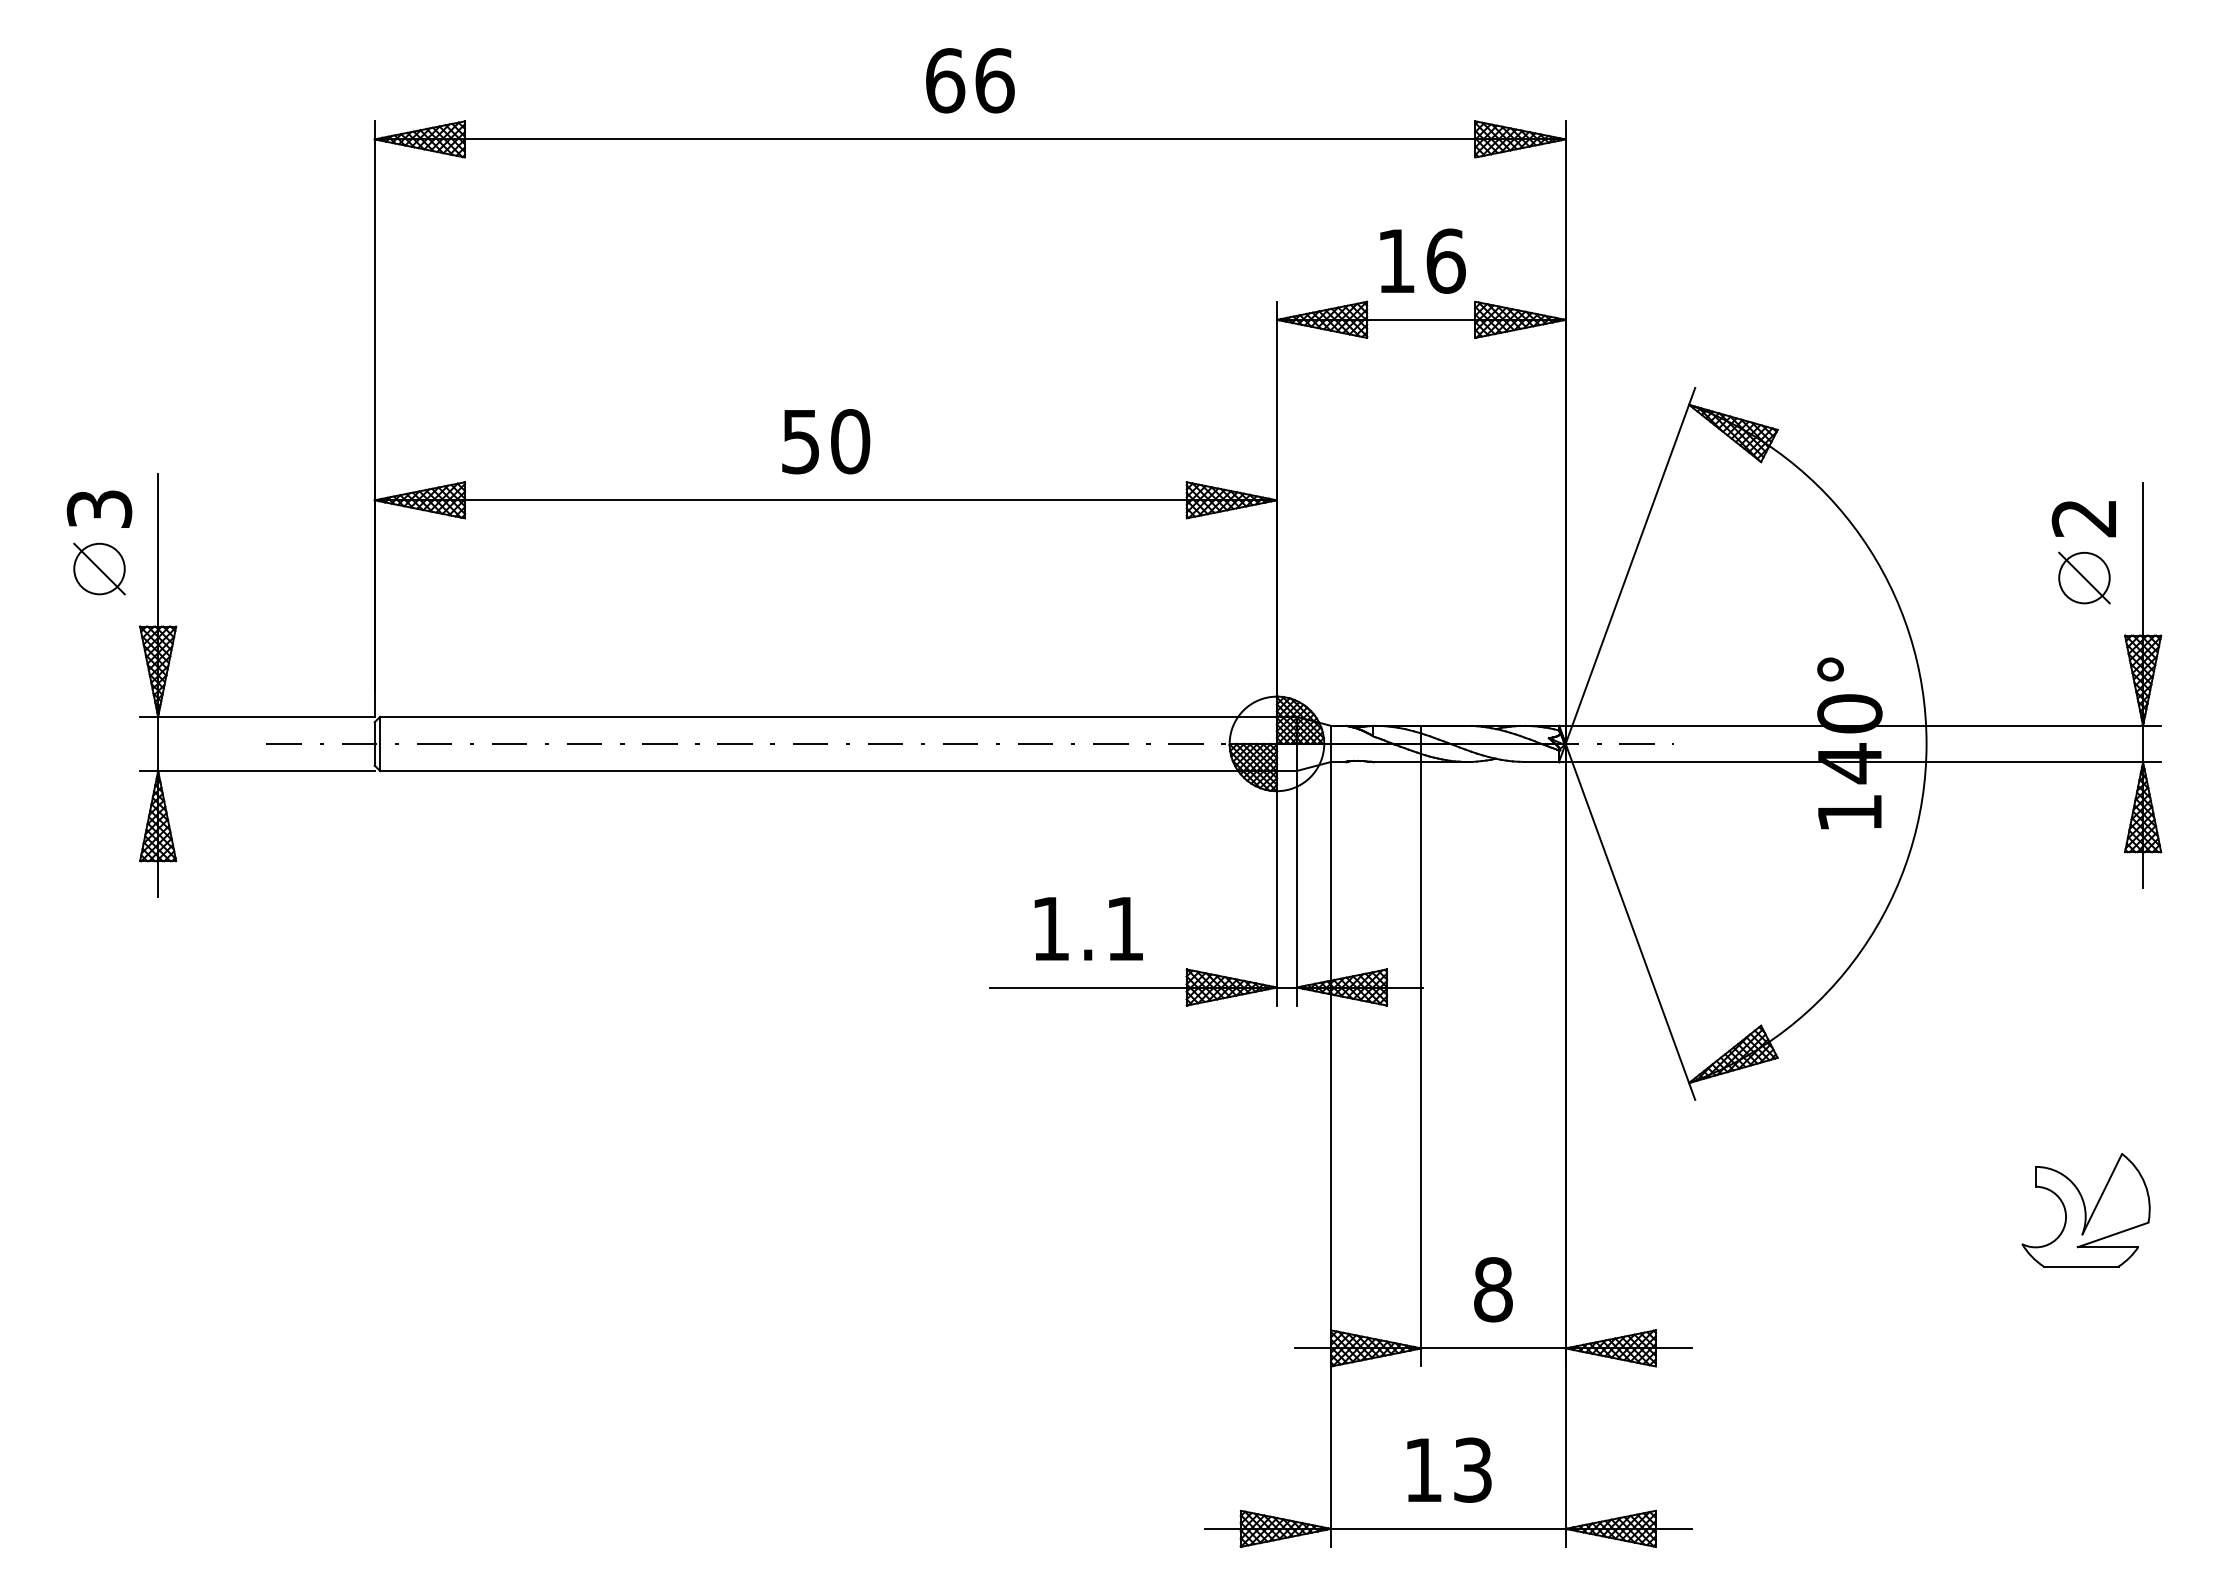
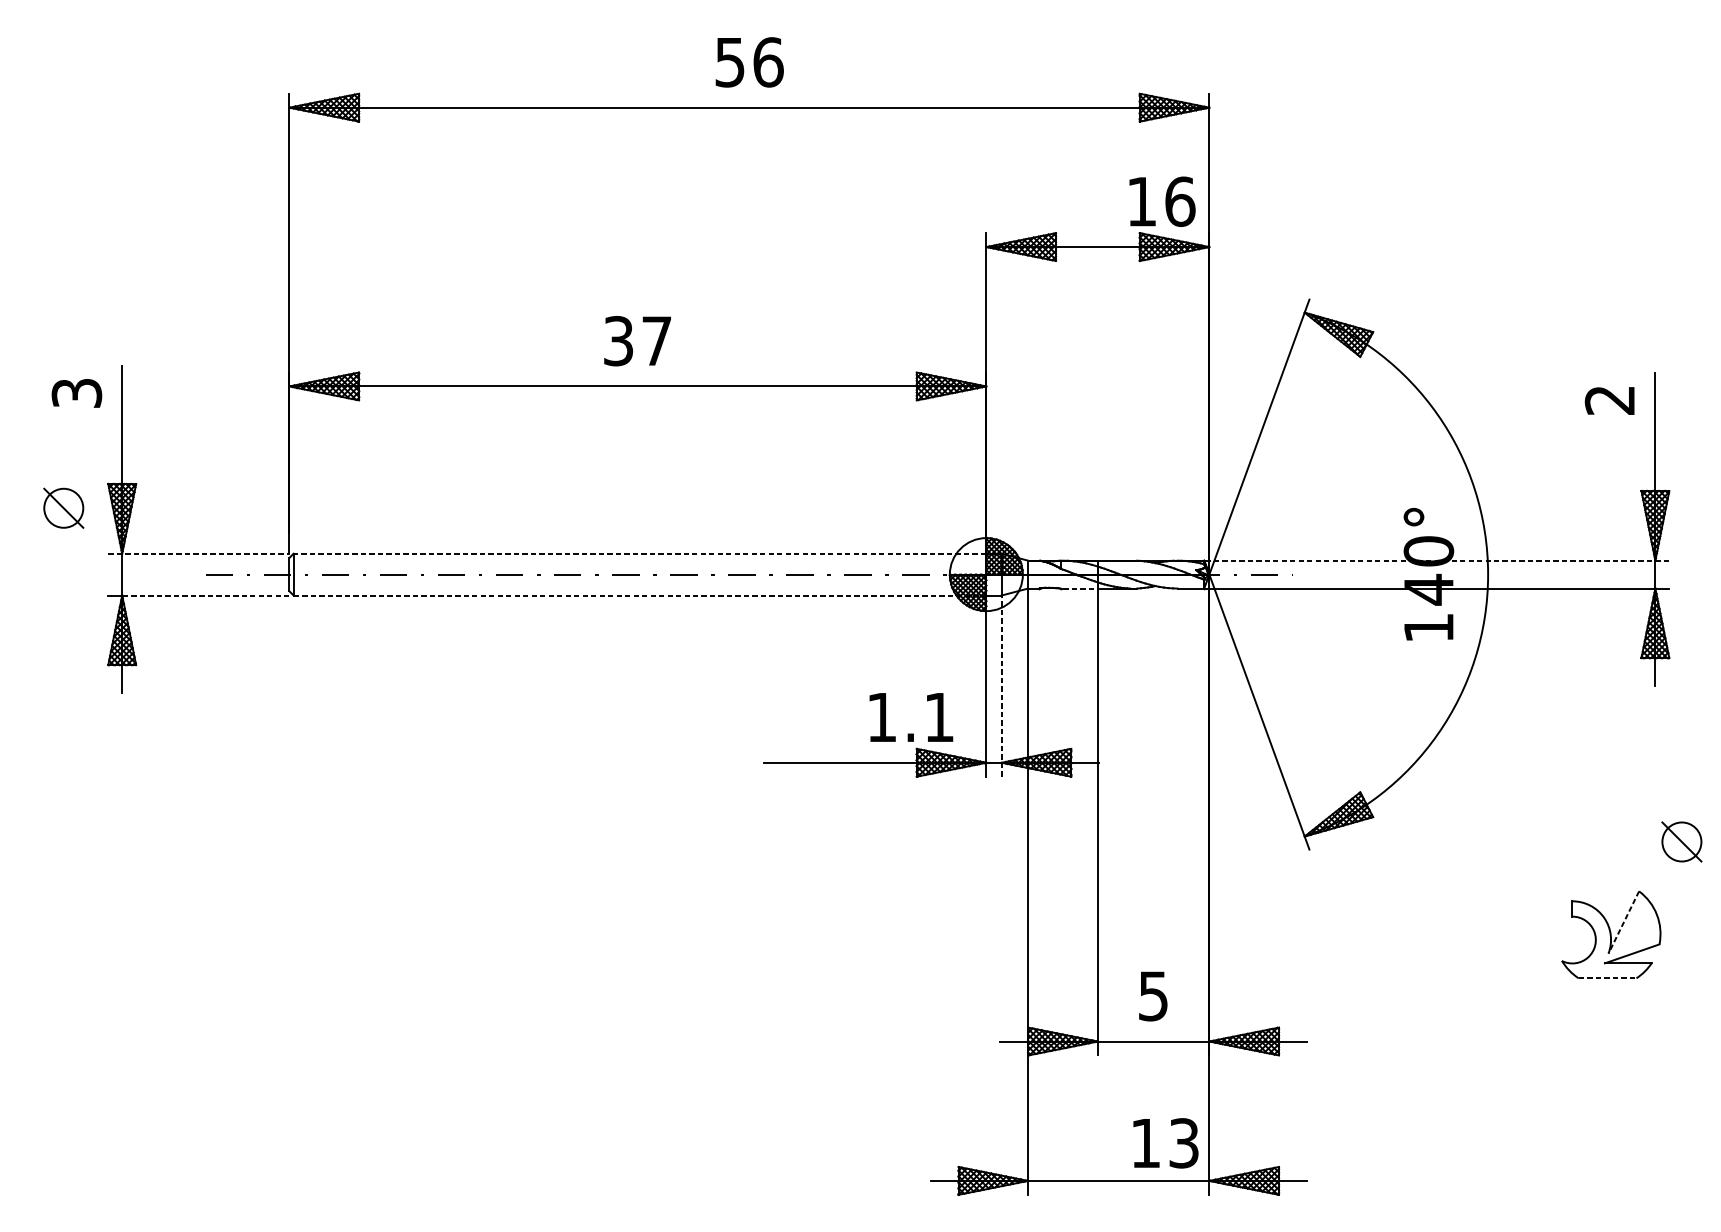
text: (945, 80) -> (730, 62), 66 -> 56
text: (1422, 260) -> (1162, 201), moved
text: (826, 441) -> (638, 341), 50 -> 37
part: (99, 568) -> (63, 507), moved
part: (2084, 577) -> (1681, 841), moved
line: (257, 716) -> (198, 553), solid -> dashed
line: (828, 716) -> (639, 553), solid -> dashed
line: (1860, 725) -> (1437, 560), solid -> dashed
line: (1399, 761) -> (1081, 588), solid -> dashed
line: (265, 770) -> (205, 595), solid -> dashed
line: (829, 770) -> (640, 595), solid -> dashed
line: (1296, 887) -> (1001, 685), solid -> dashed
text: (1088, 928) -> (911, 717), moved
line: (2102, 1194) -> (1624, 922), solid -> dashed
line: (2081, 1266) -> (1607, 978), solid -> dashed
text: (1493, 1289) -> (1153, 996), 8 -> 5
text: (1449, 1469) -> (1165, 1142), moved

